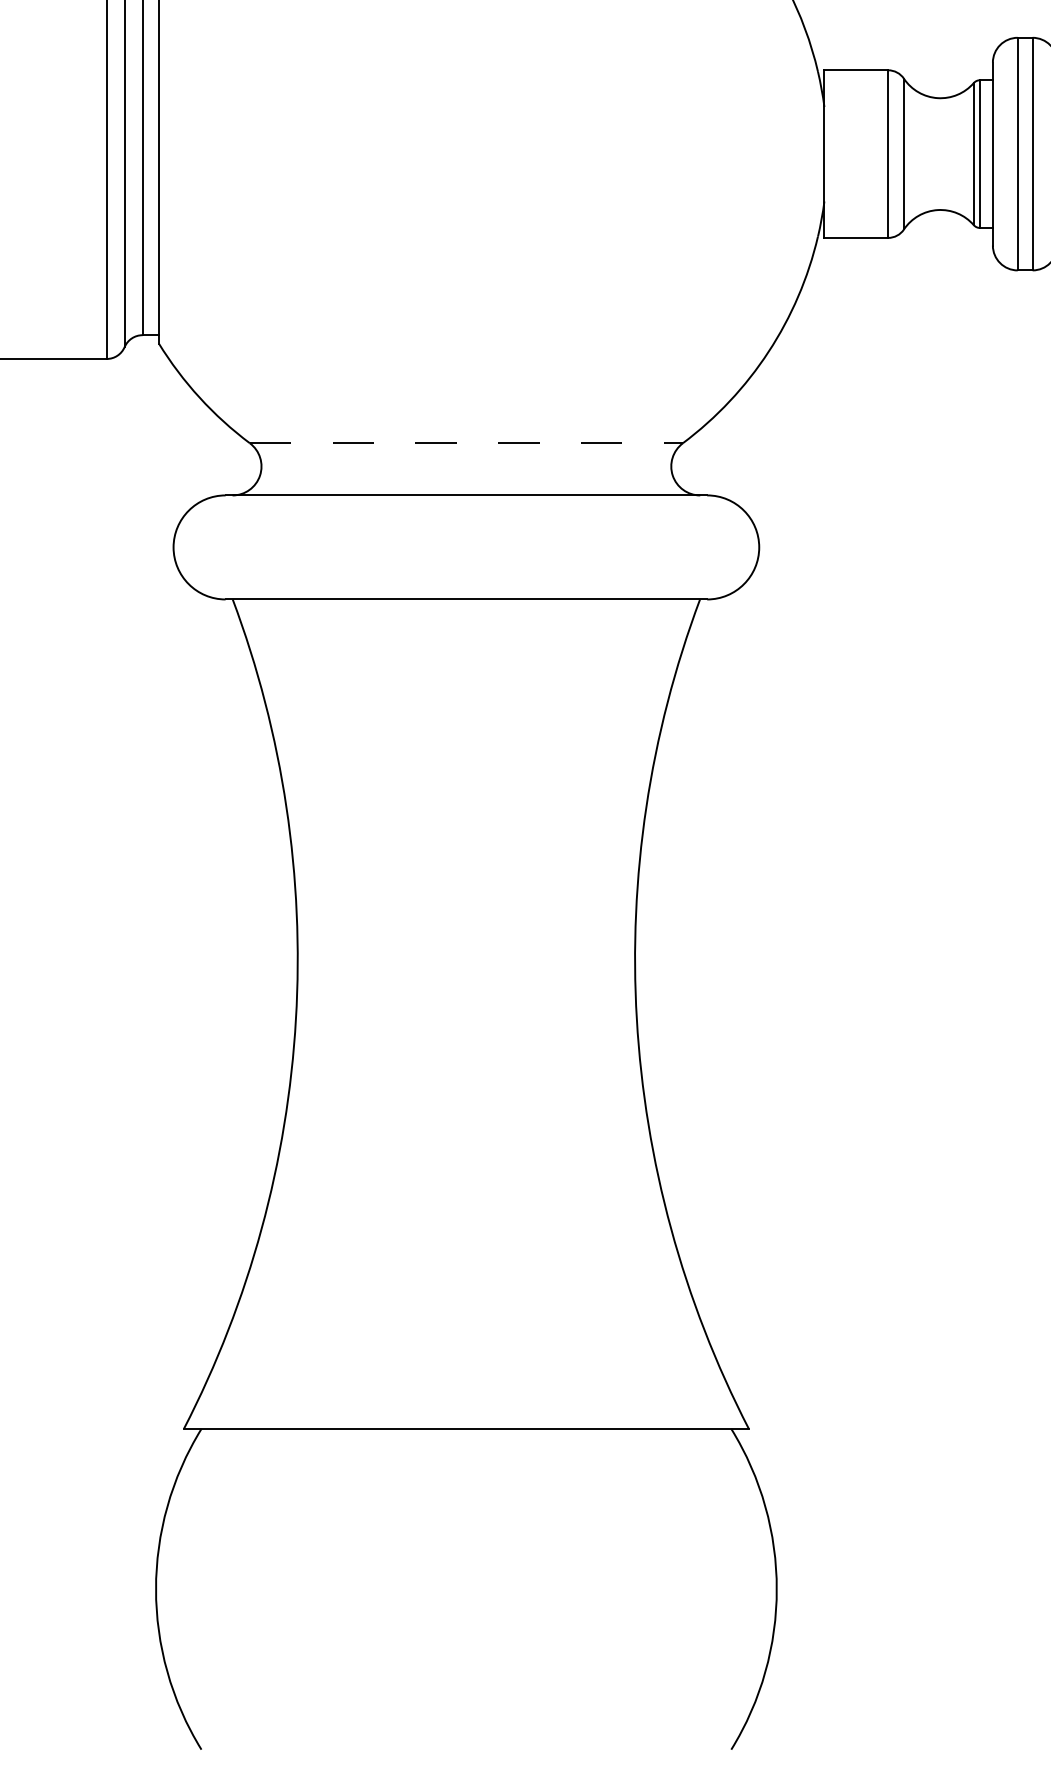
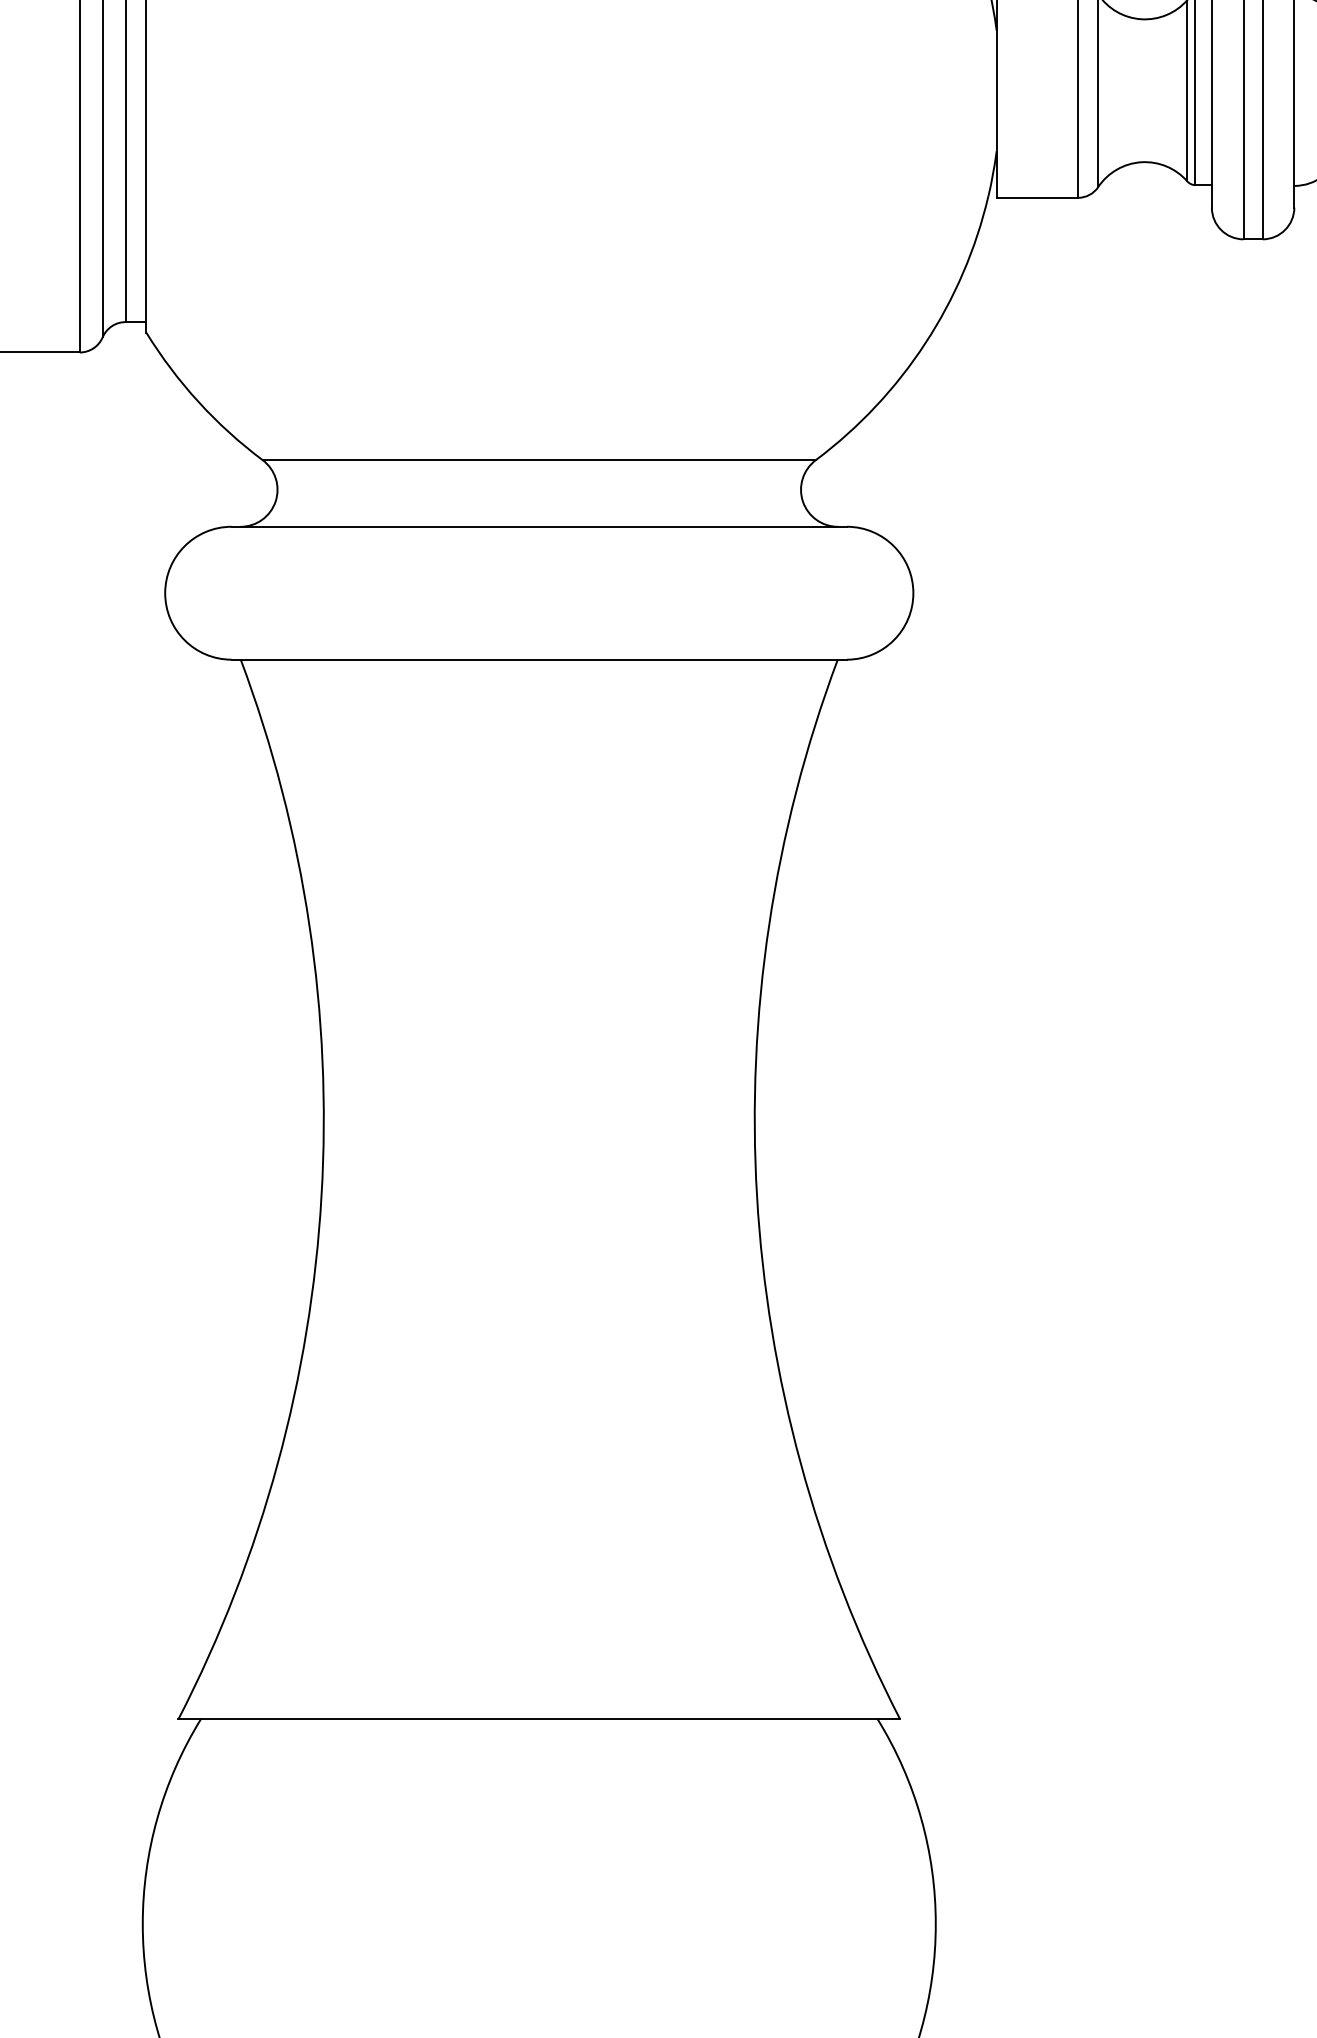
line: (466, 443) -> (539, 460), dashed -> solid

